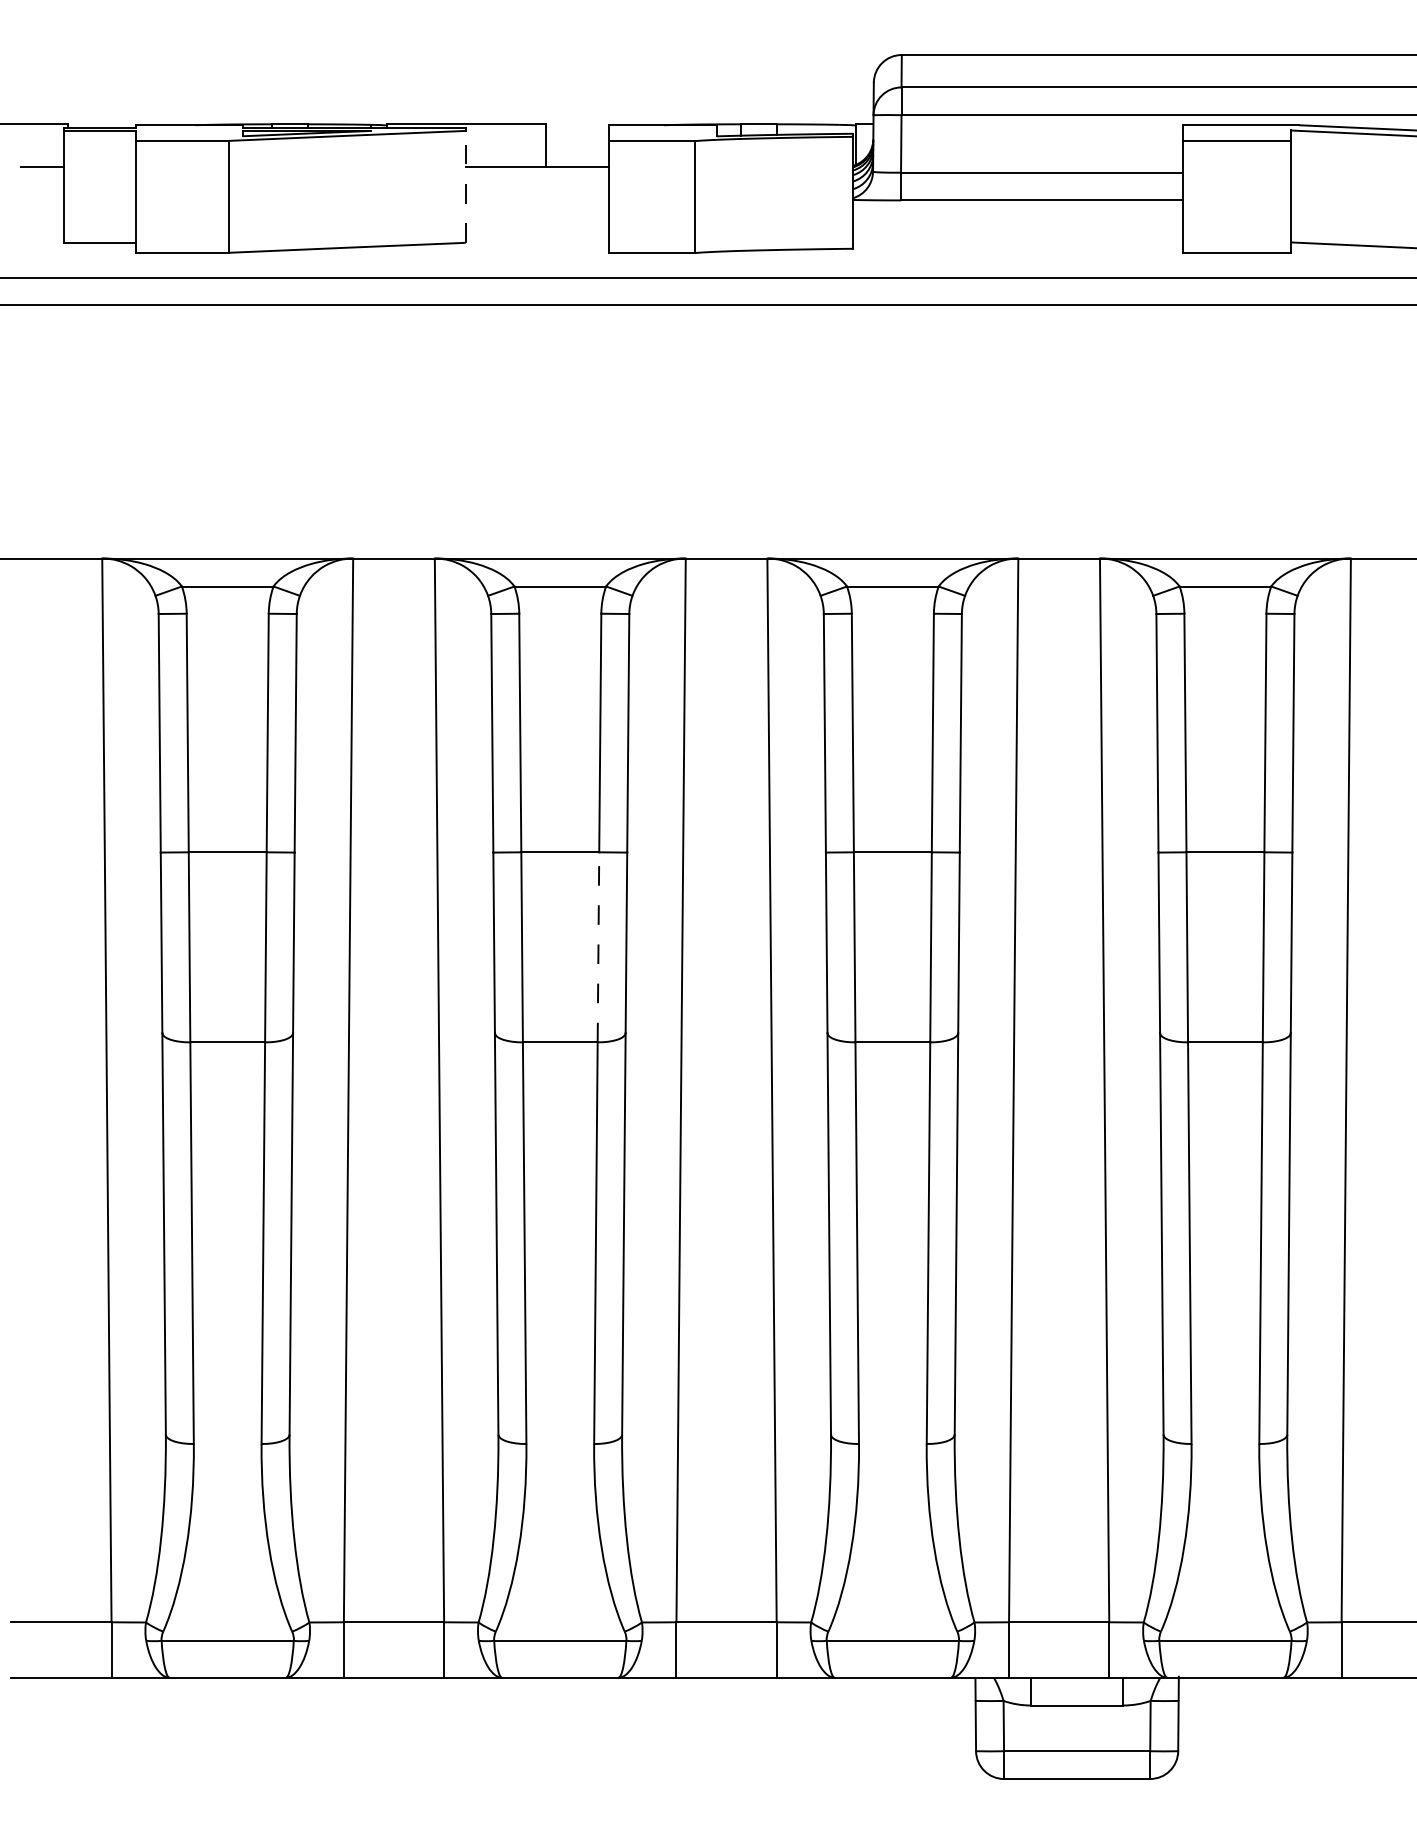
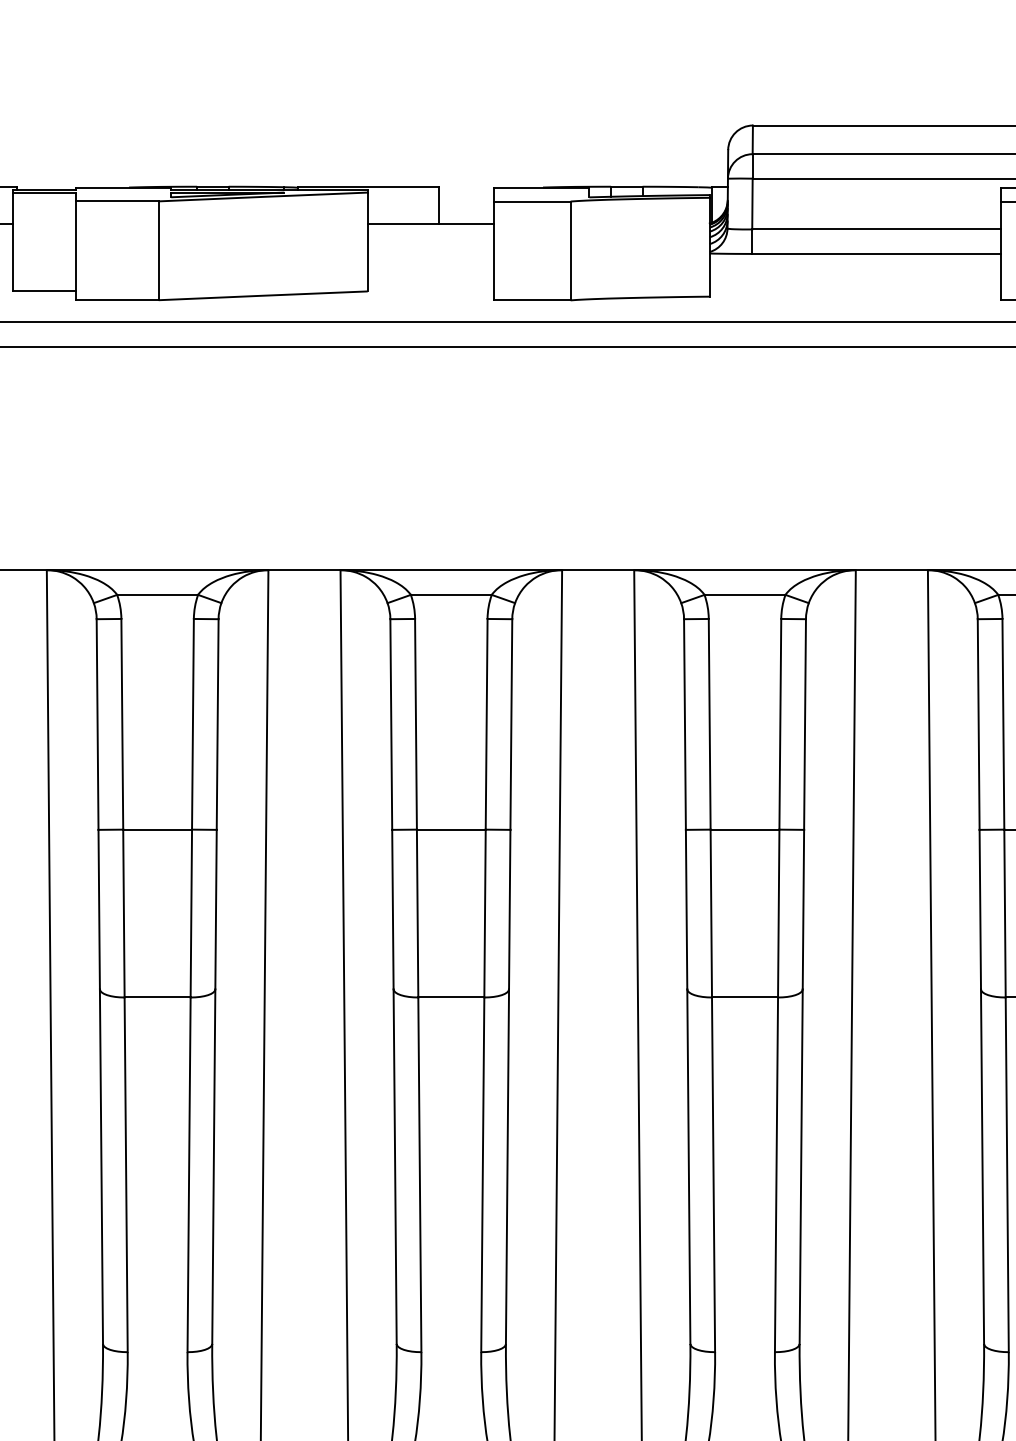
line: (465, 186) -> (367, 241), dashed -> solid
line: (598, 946) -> (485, 912), dashed -> solid

